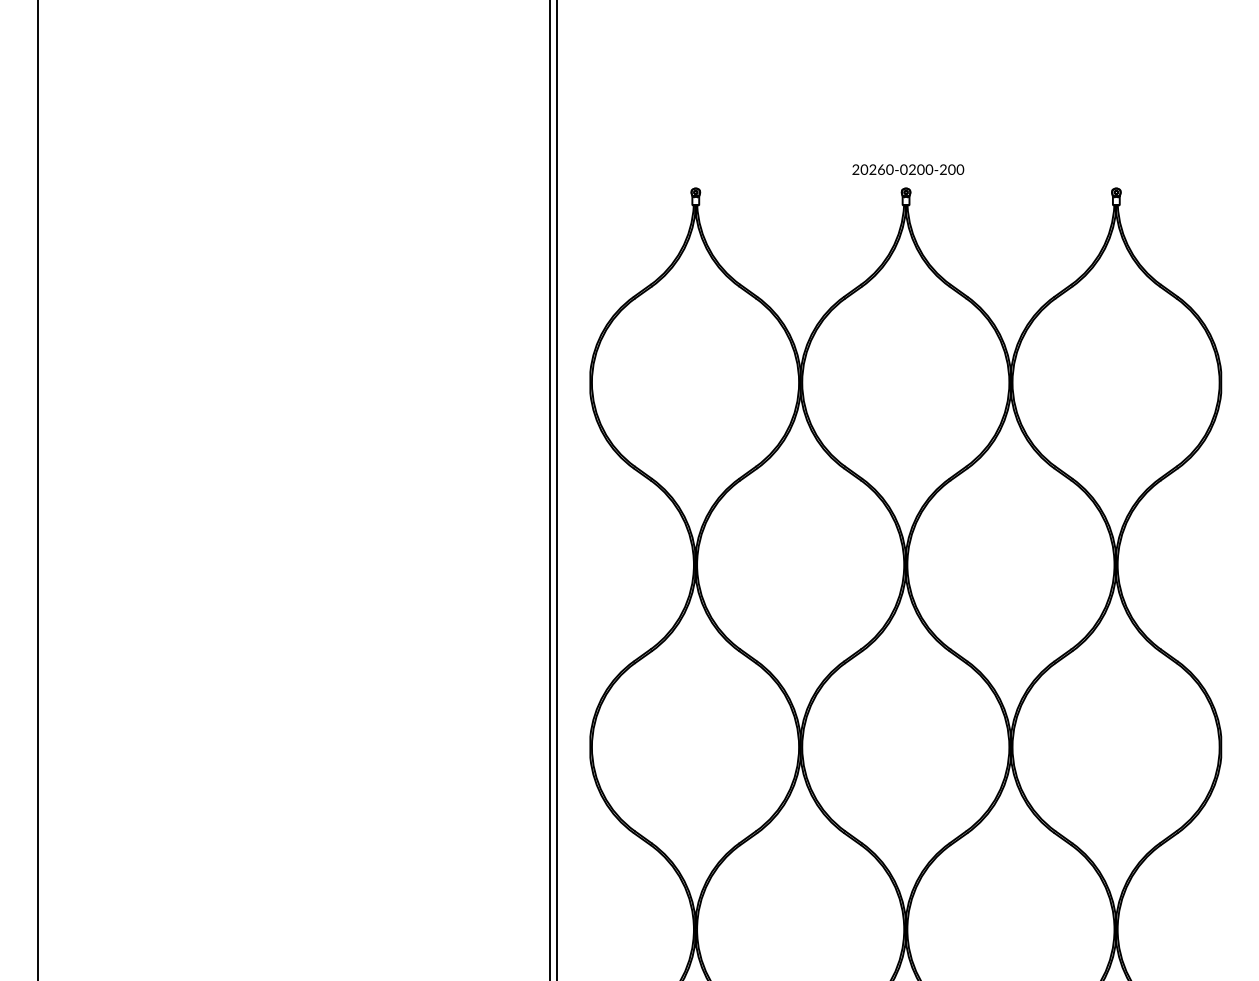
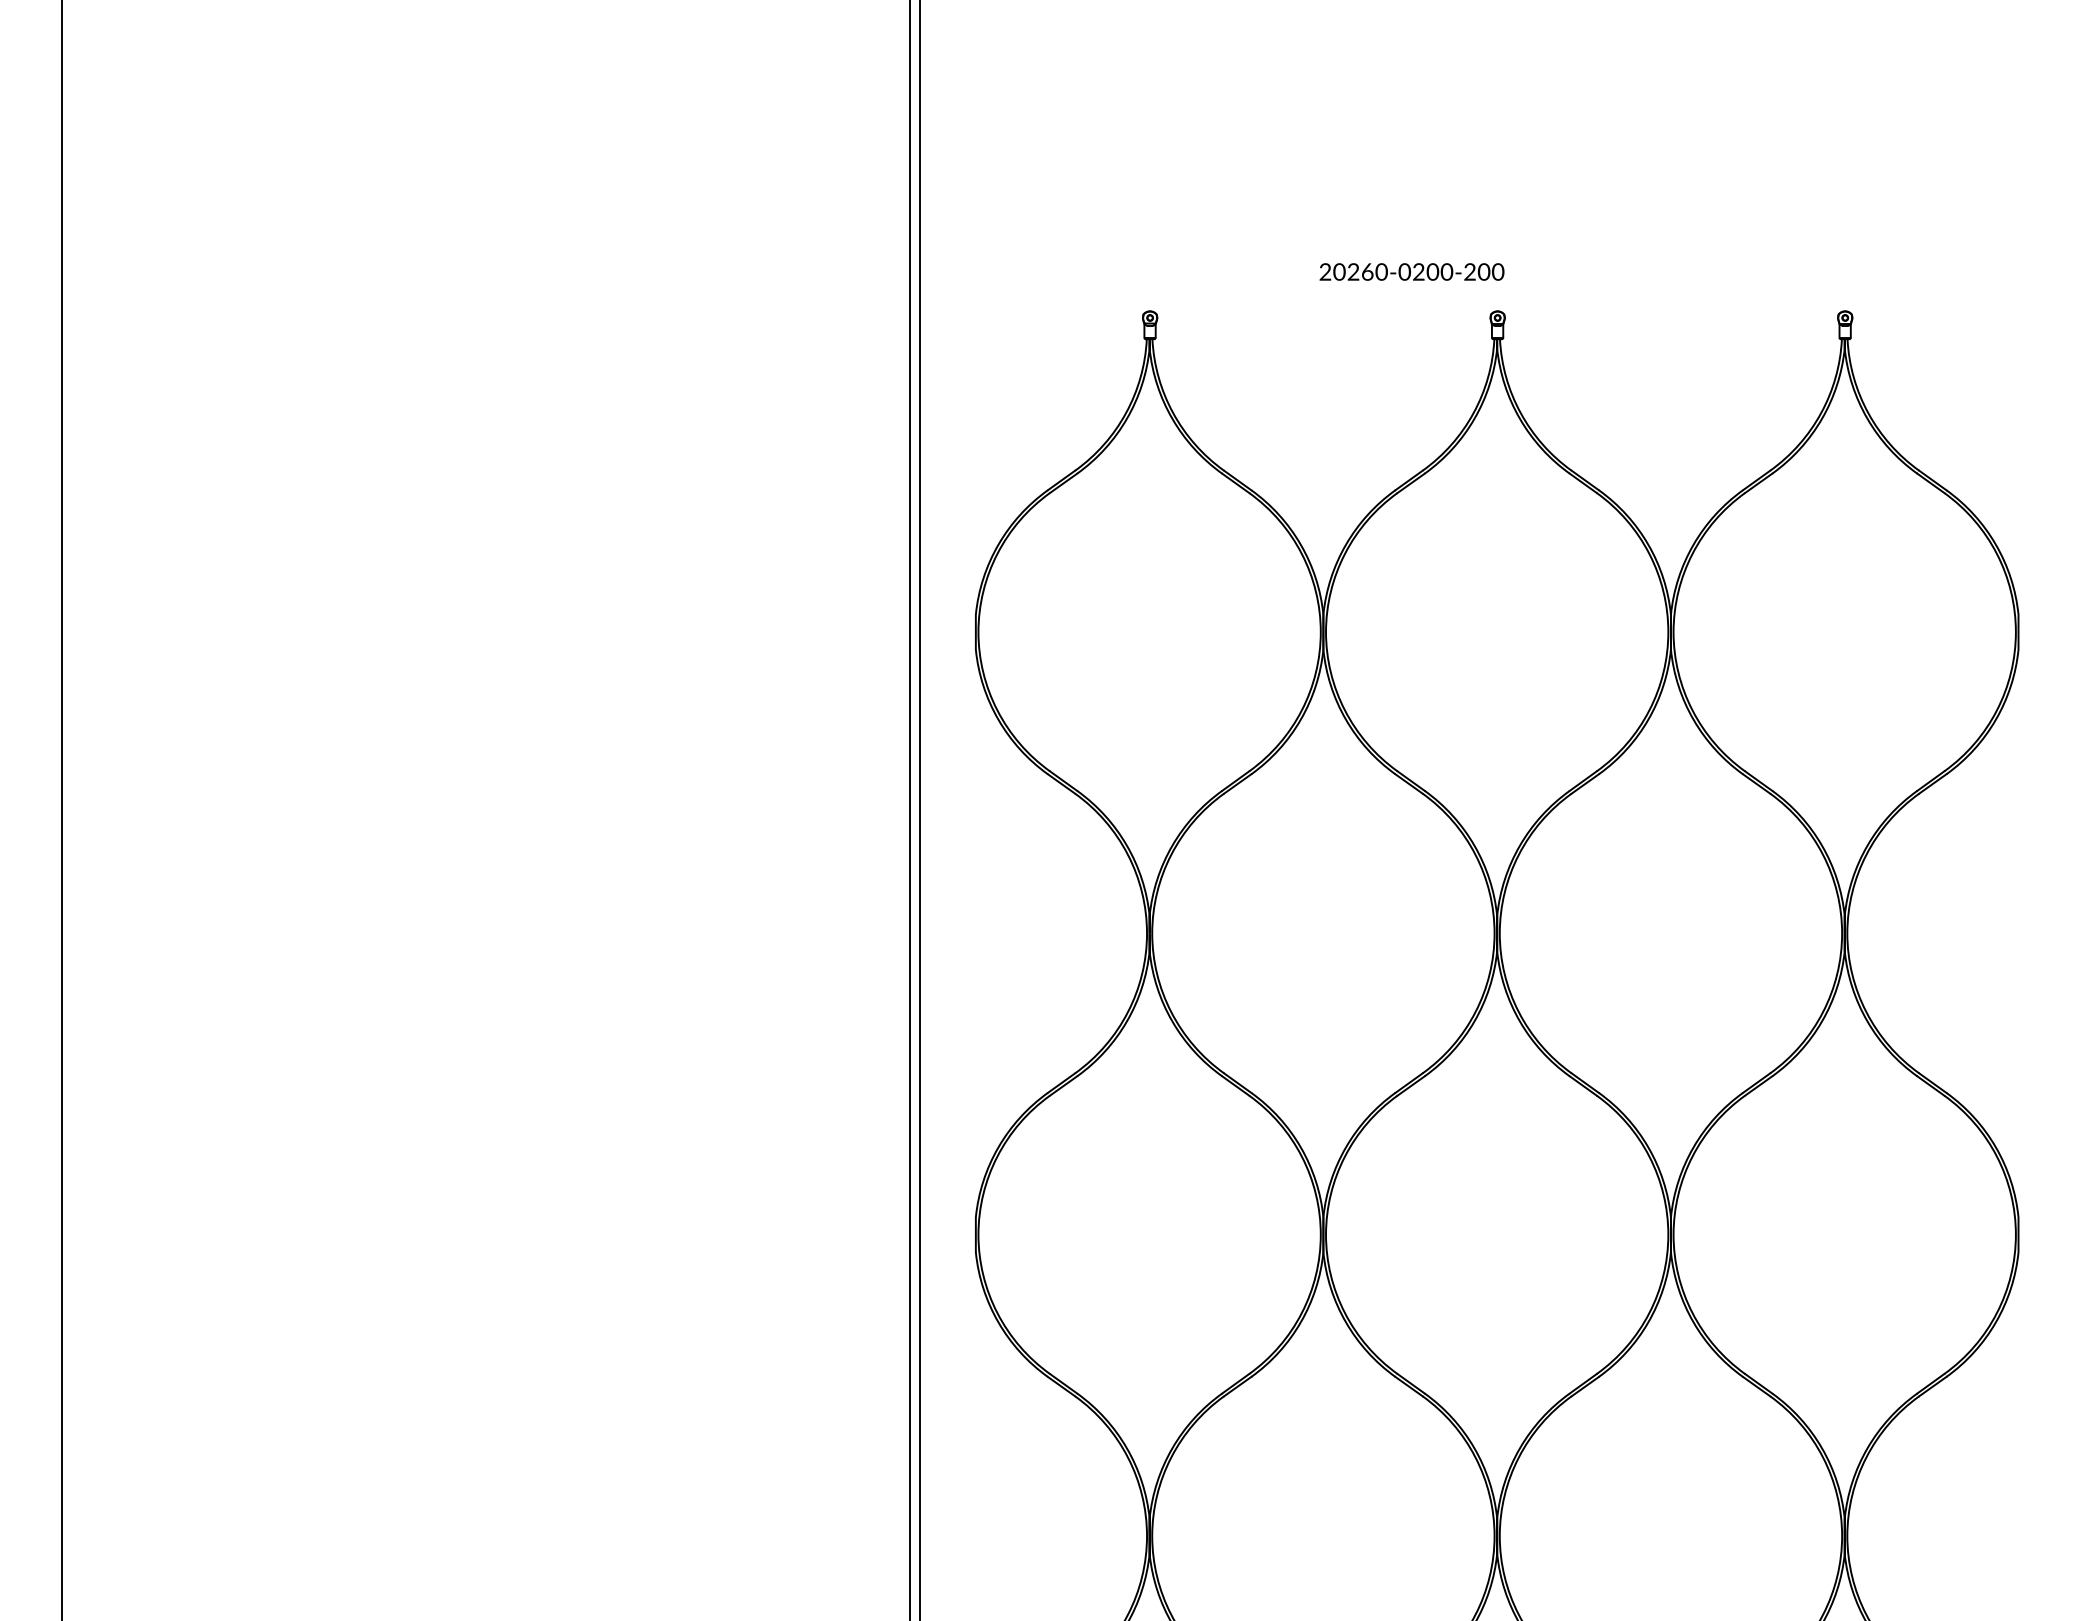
text: (908, 169) -> (1412, 271), moved

